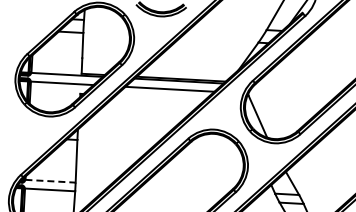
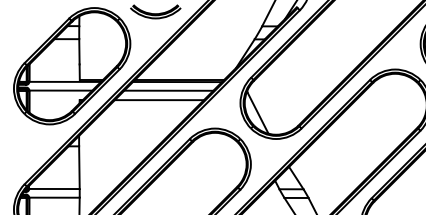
line: (159, 98) -> (158, 100), added
line: (51, 181) -> (55, 189), dashed -> solid

